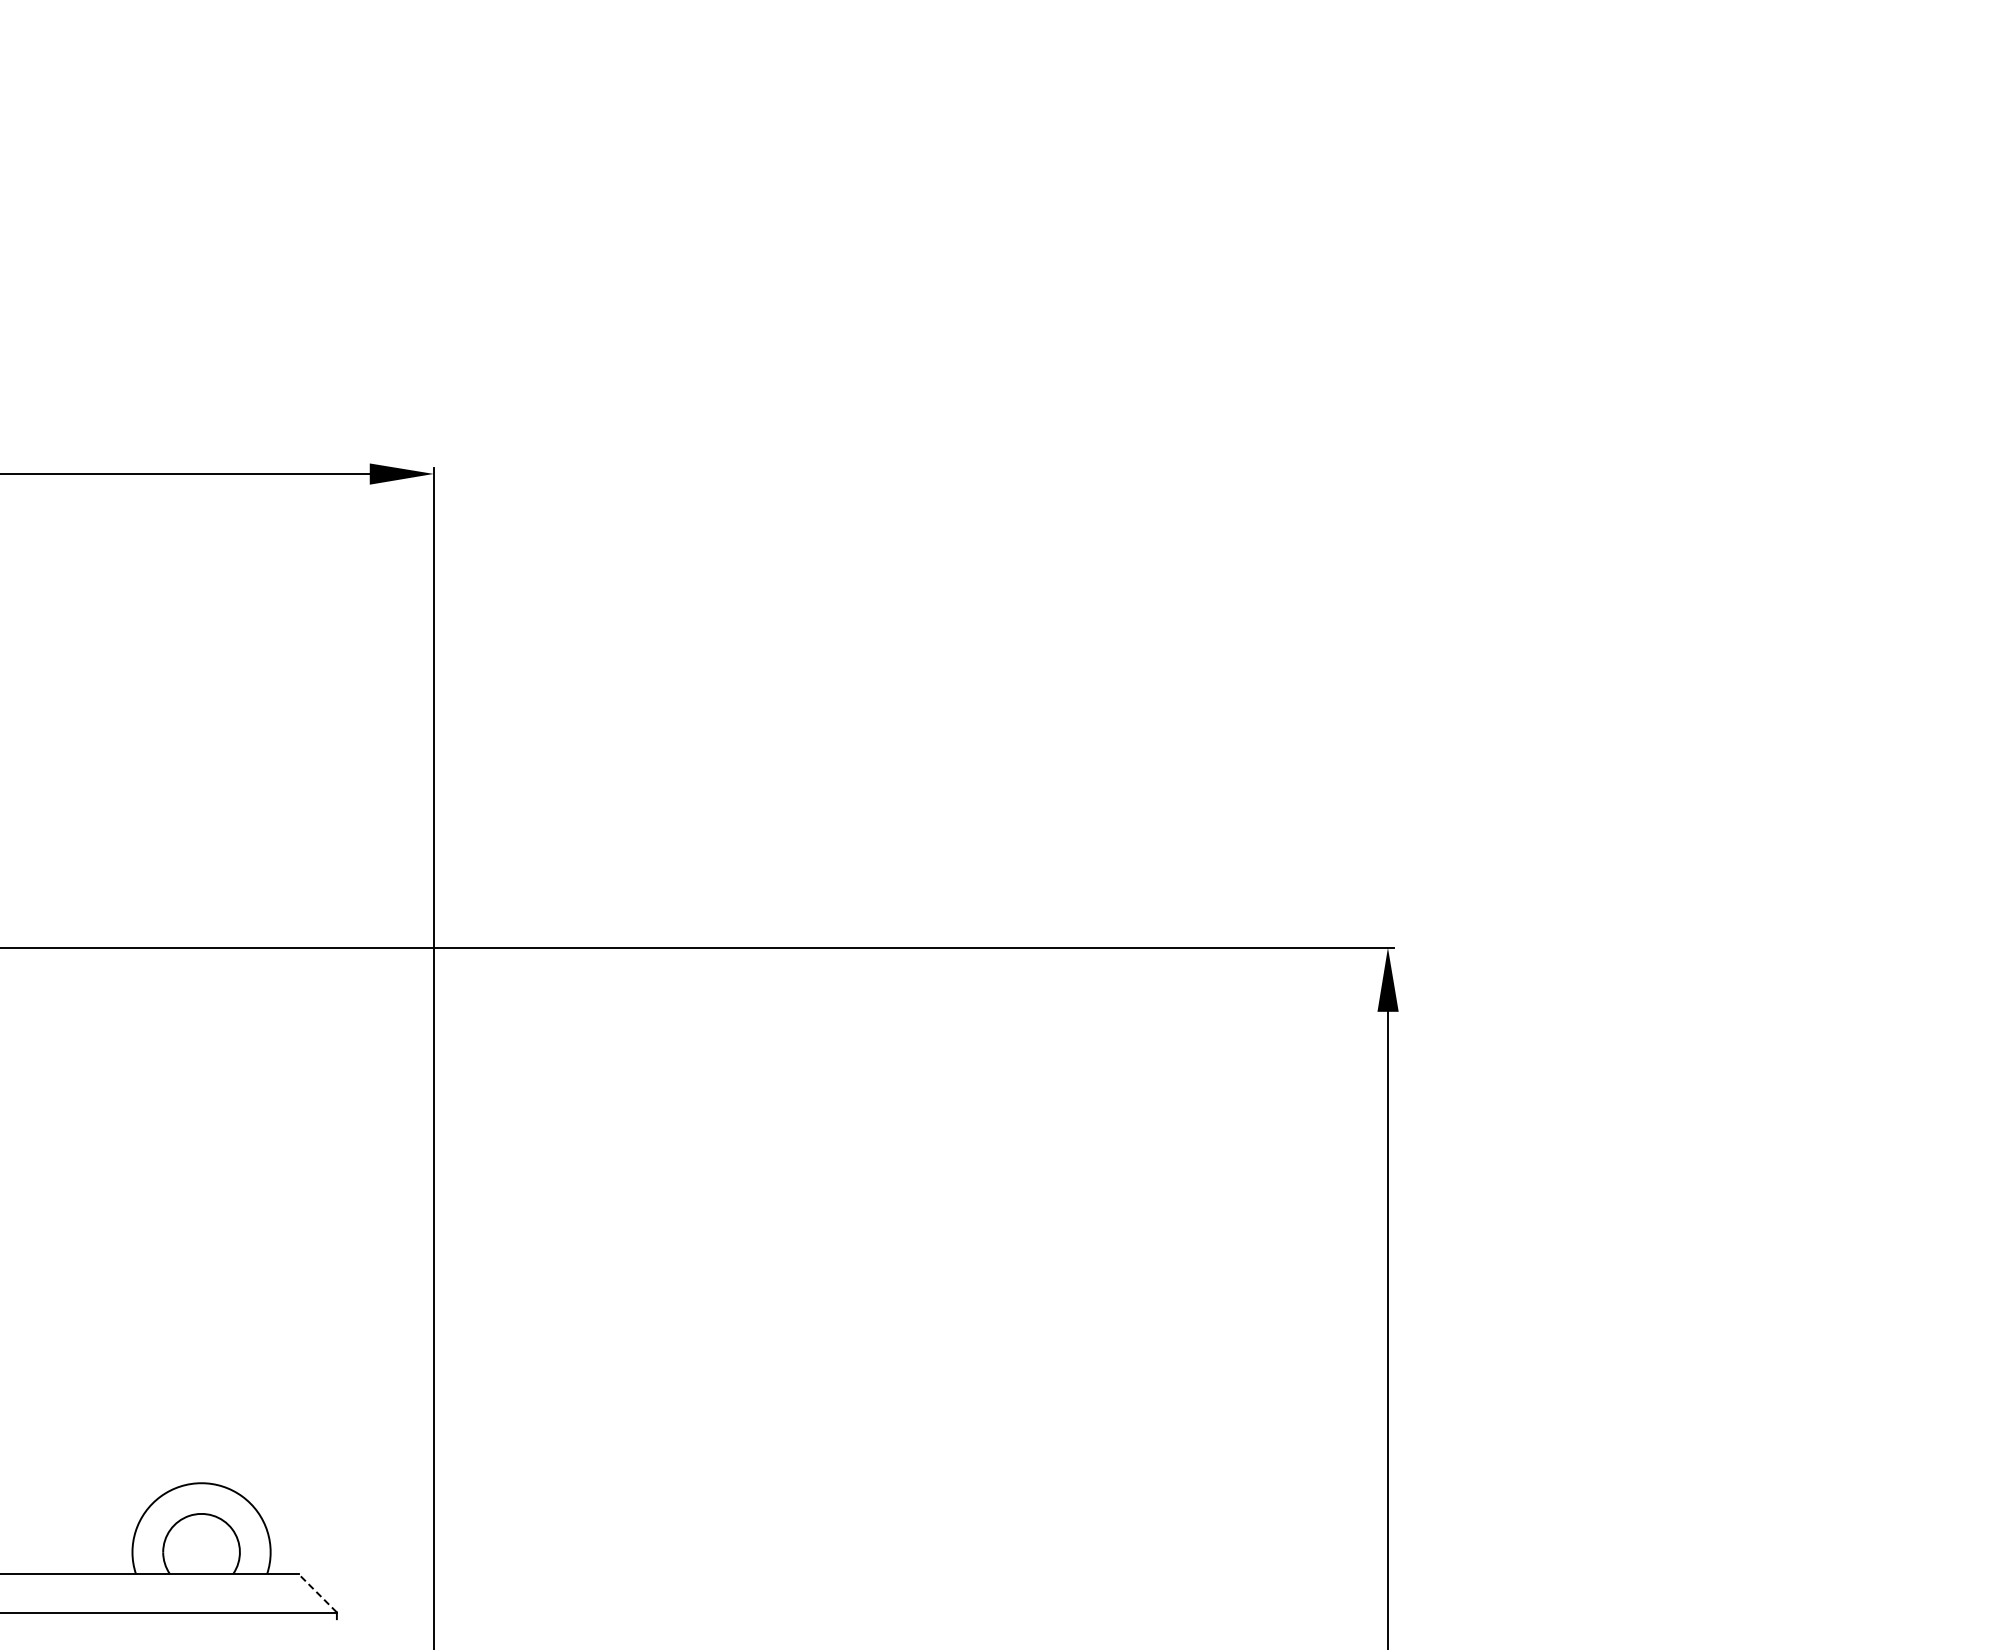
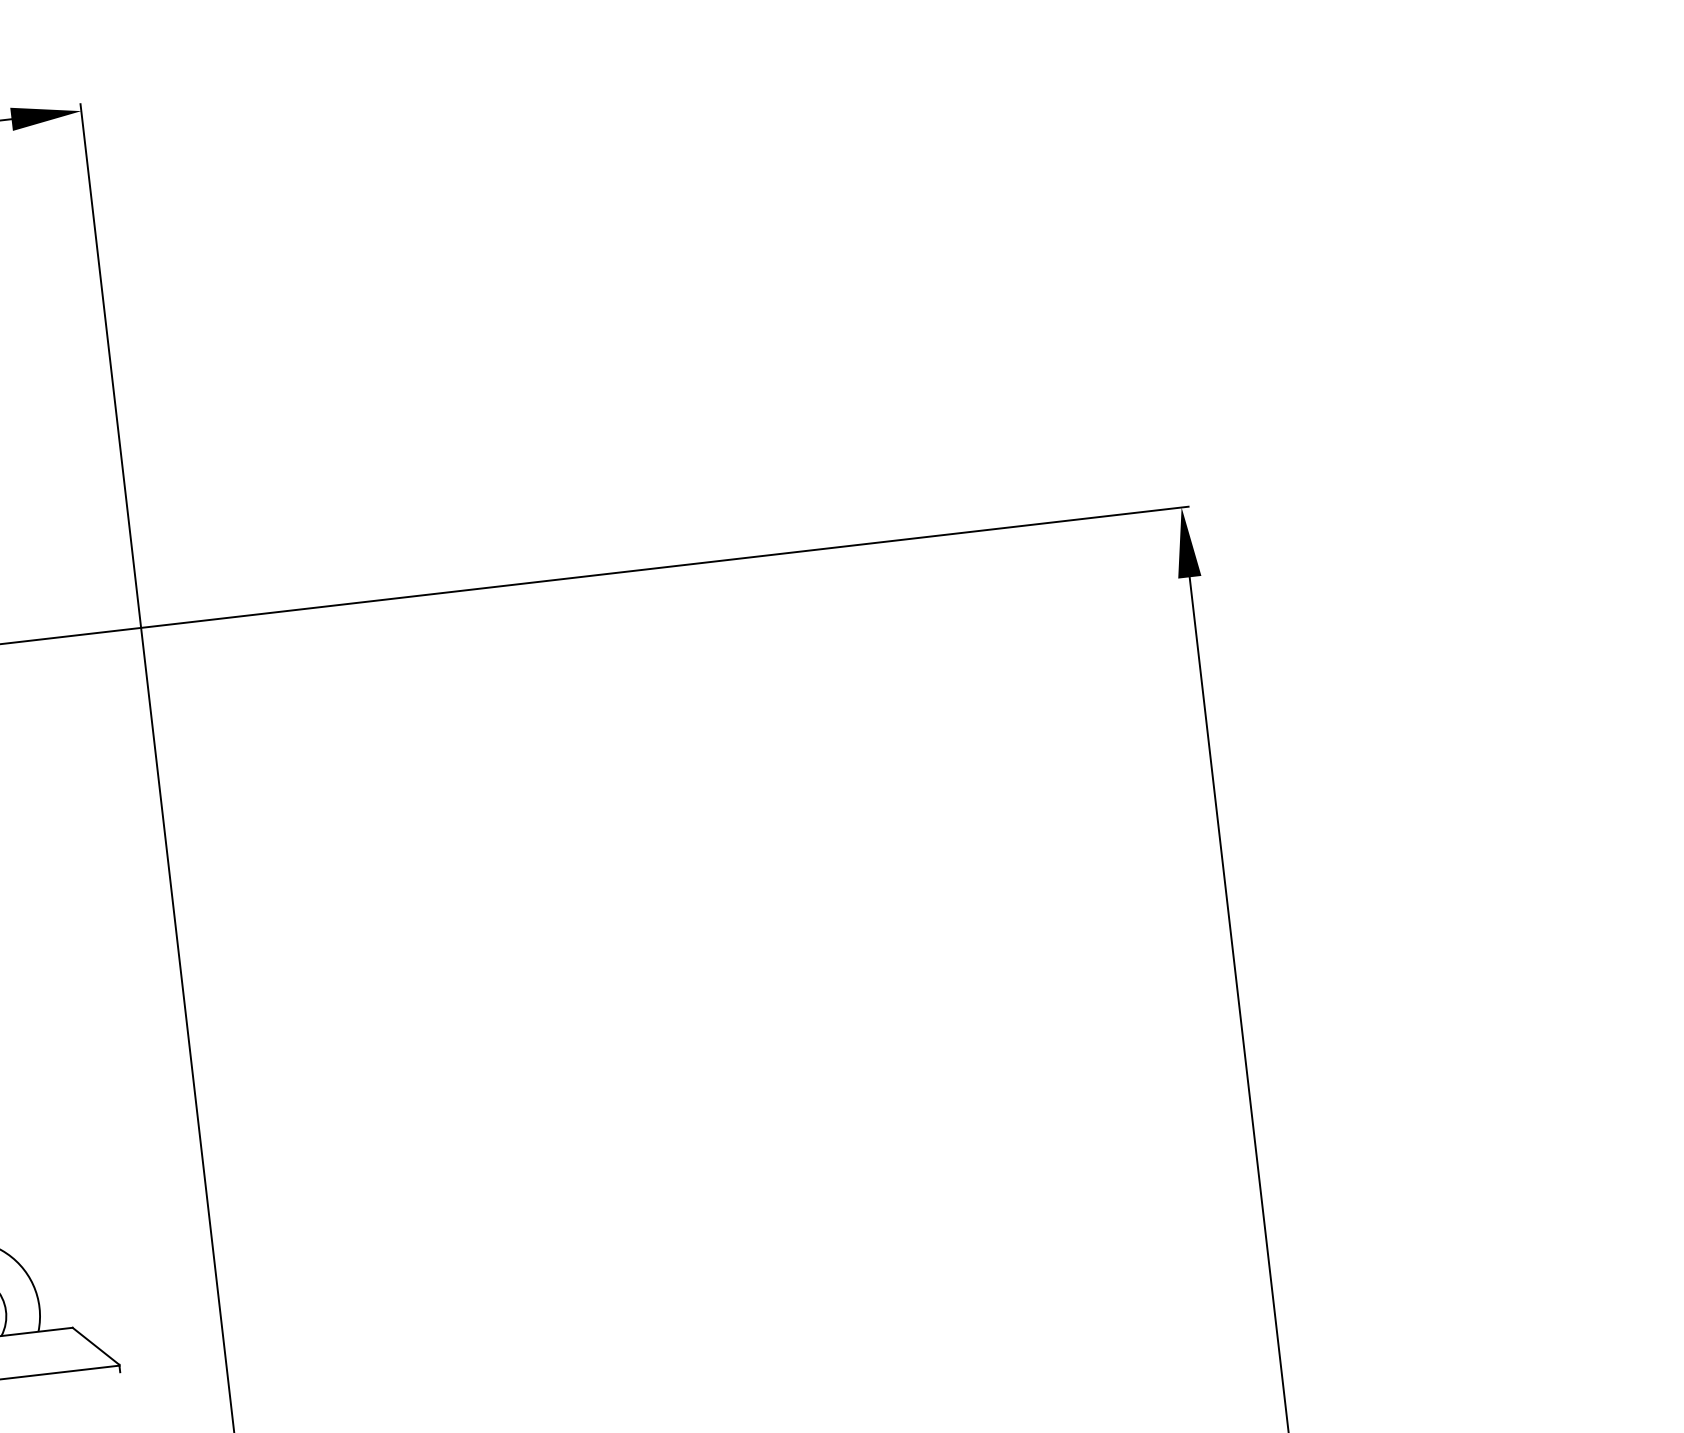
line: (317, 1592) -> (95, 1345), dashed -> solid

